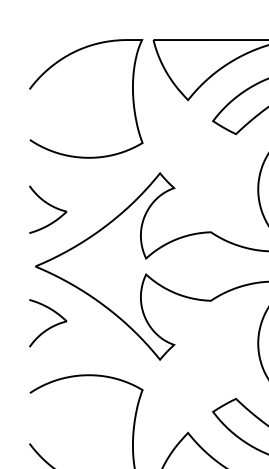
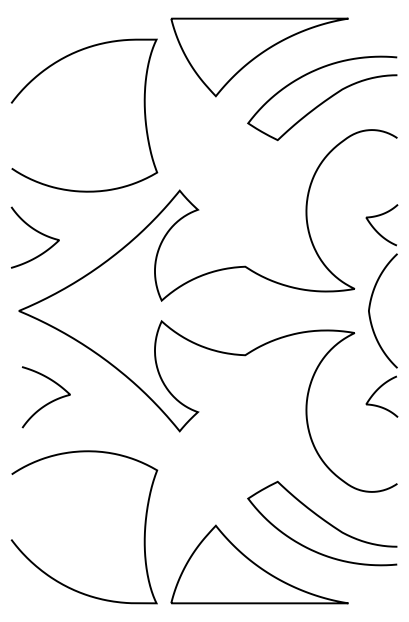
curve: (59, 61) -> (50, 67), moved
curve: (49, 327) -> (48, 402), moved

